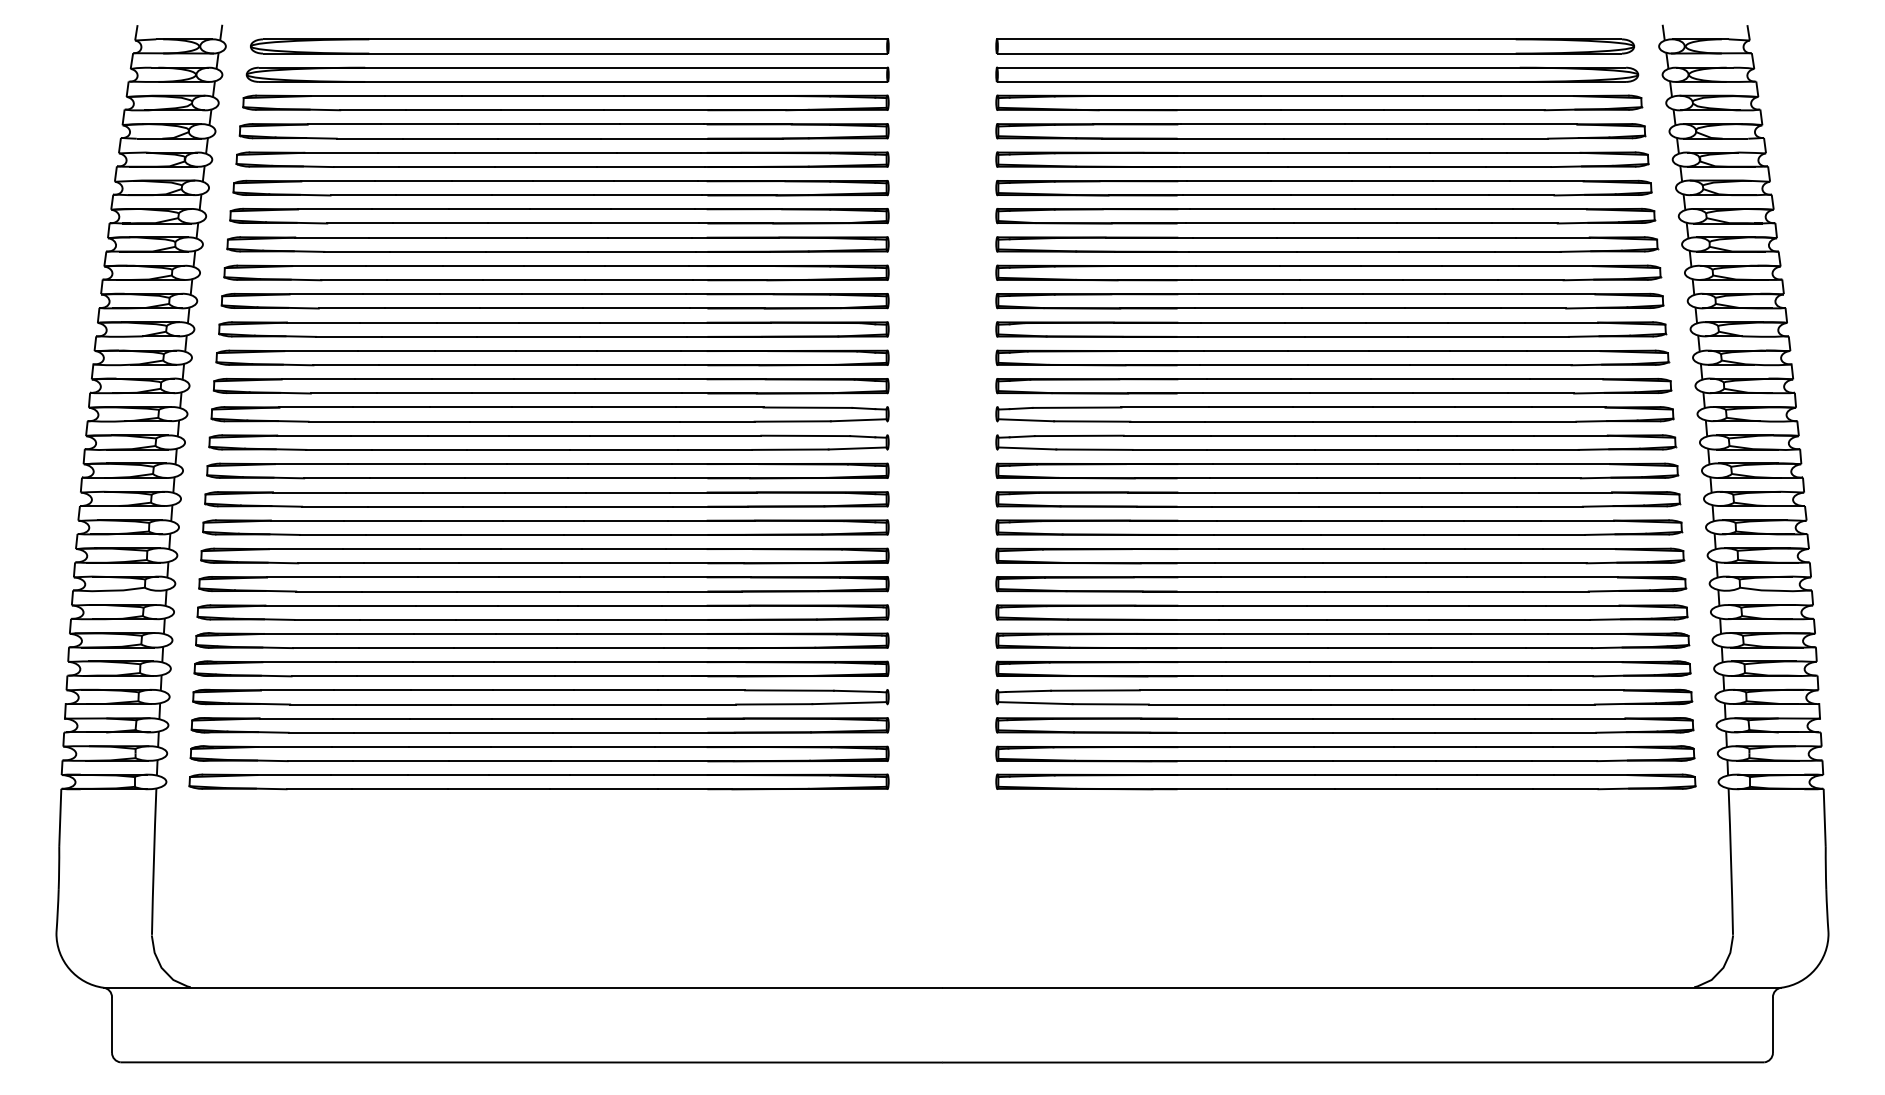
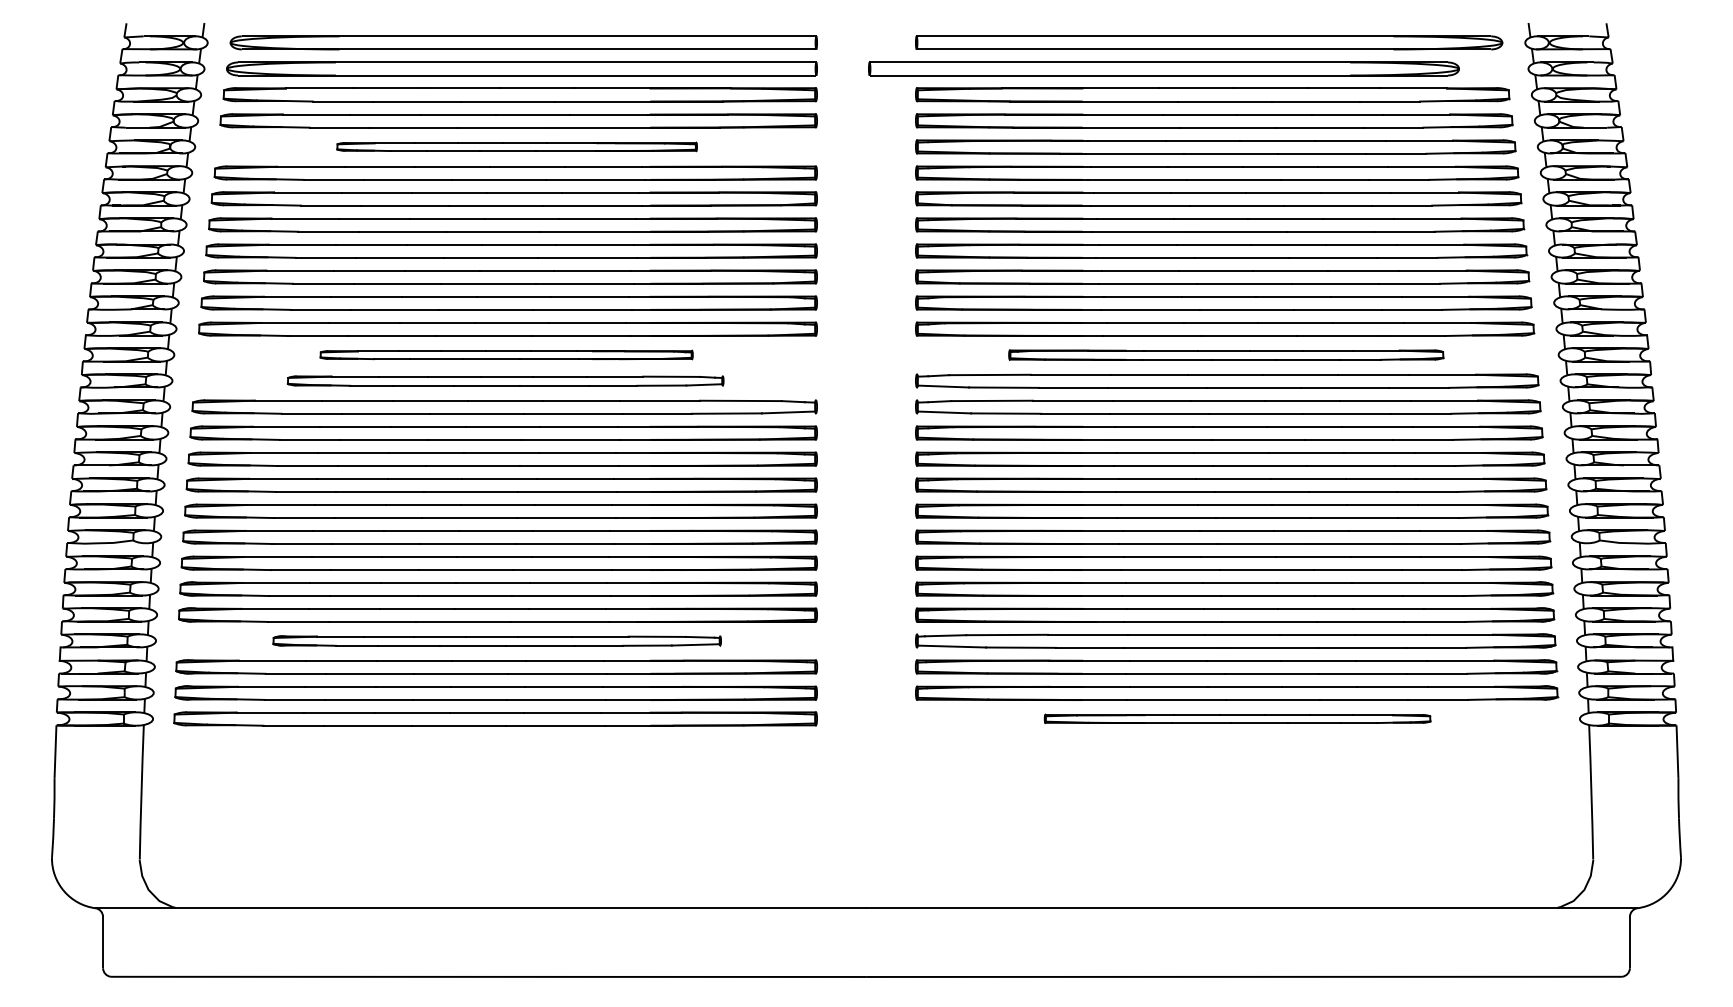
part: (1316, 74) -> (1163, 68), moved
part: (561, 159) -> (516, 146), size x0.6
part: (550, 385) -> (506, 354), size x0.6
part: (1334, 385) -> (1226, 354), size x0.7
part: (549, 413) -> (505, 380), size x0.7
part: (540, 696) -> (496, 640), size x0.7
part: (1346, 781) -> (1237, 718), size x0.6

